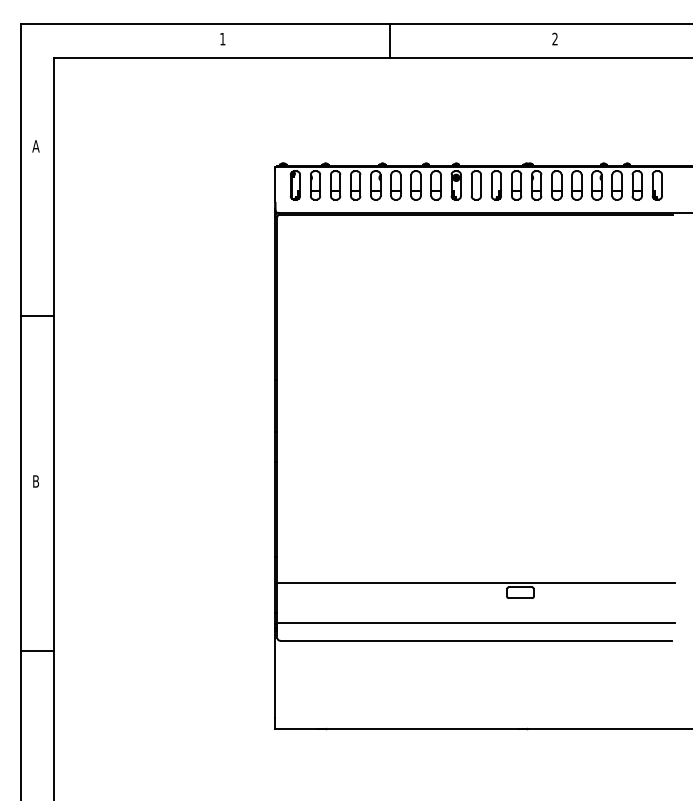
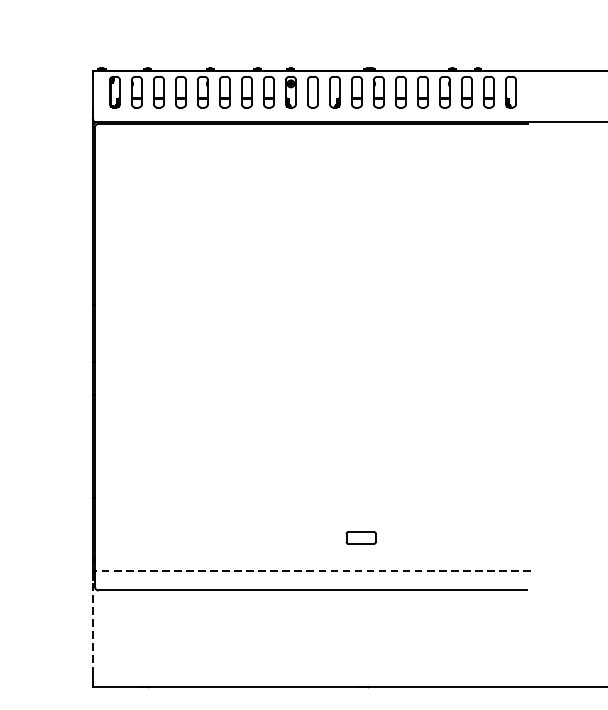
line: (476, 583) -> (313, 527), removed
line: (475, 622) -> (311, 570), solid -> dashed
line: (275, 673) -> (93, 626), solid -> dashed

